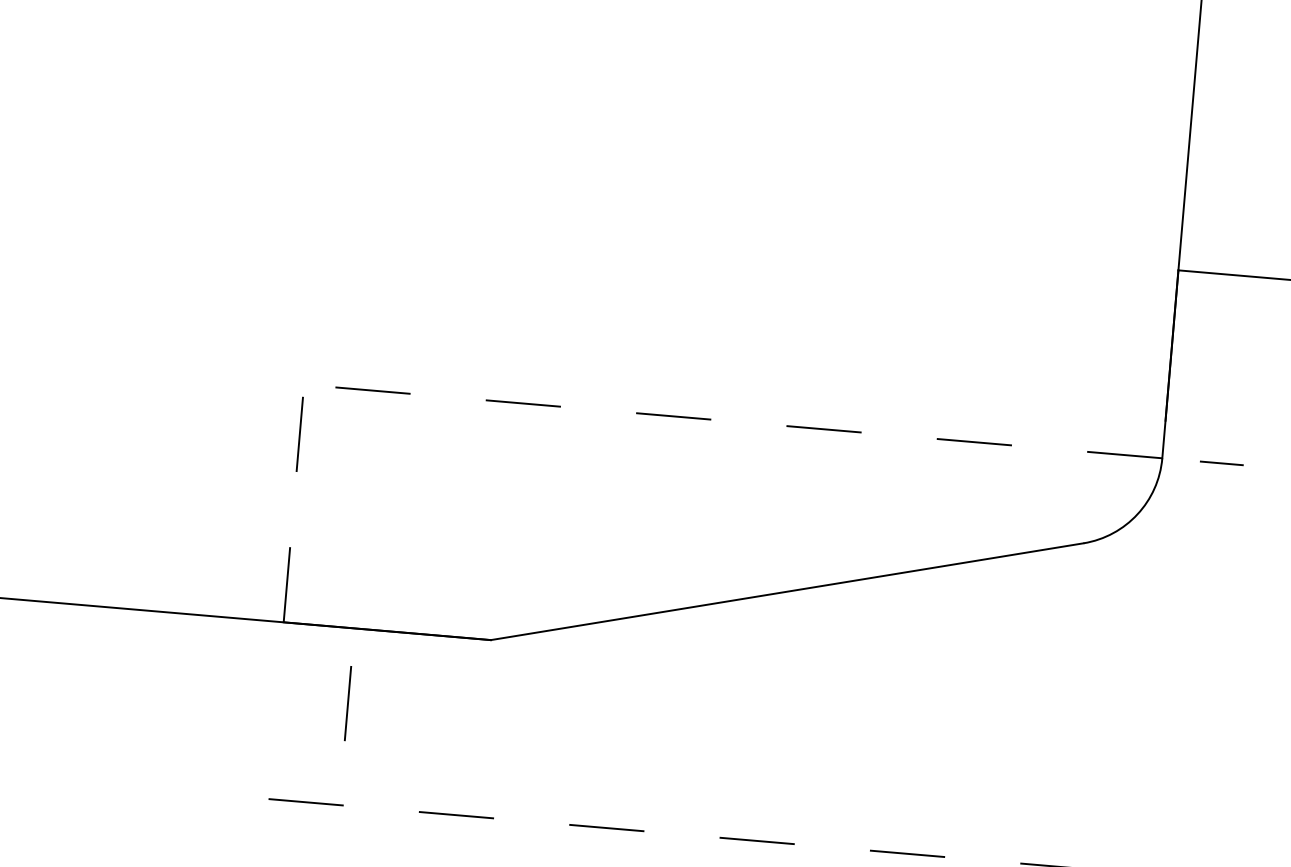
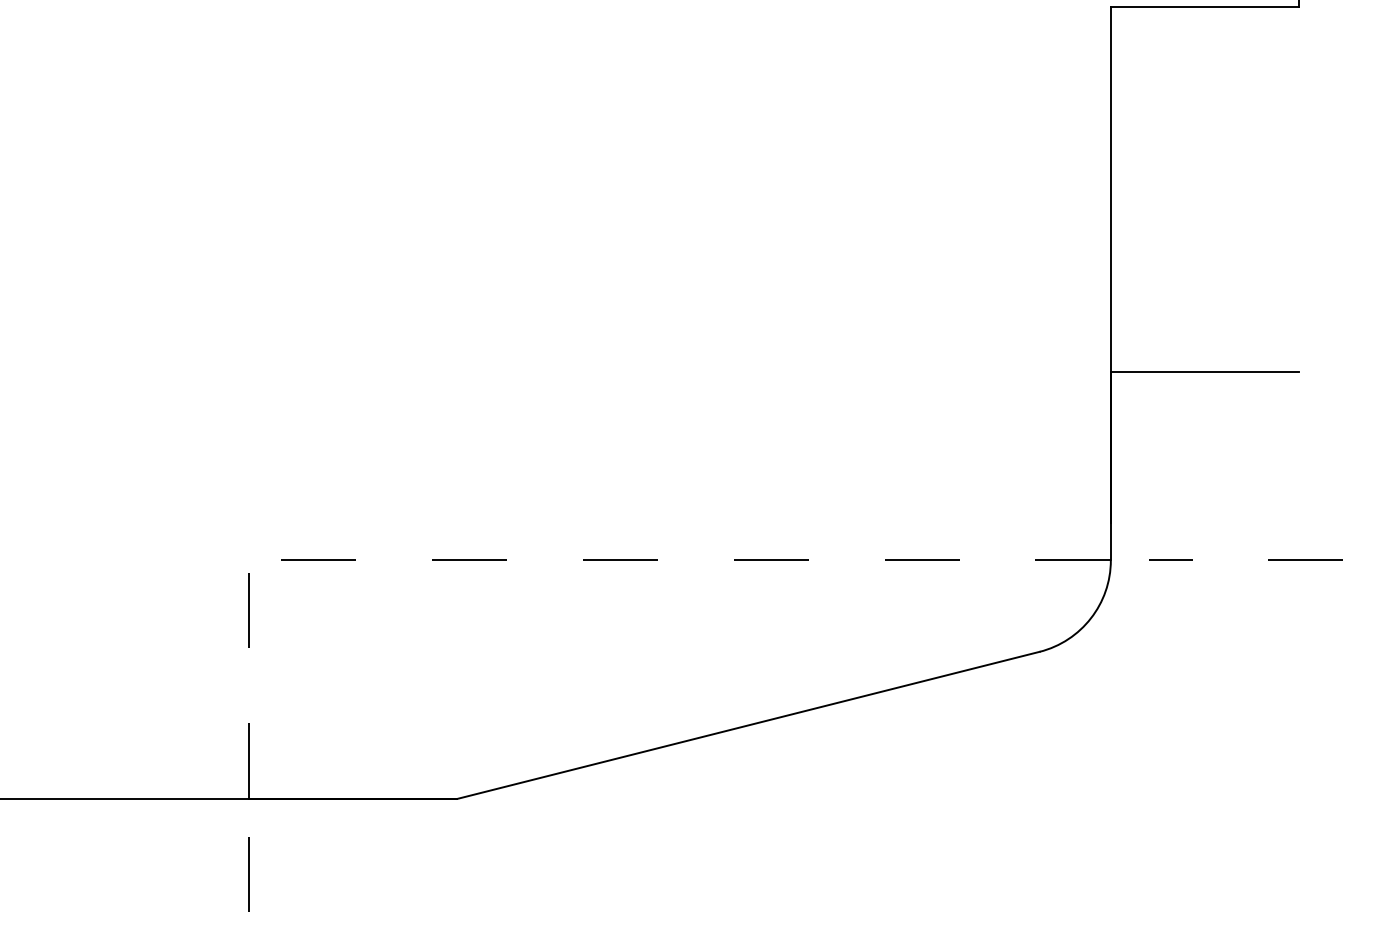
line: (347, 703) -> (248, 874), moved

